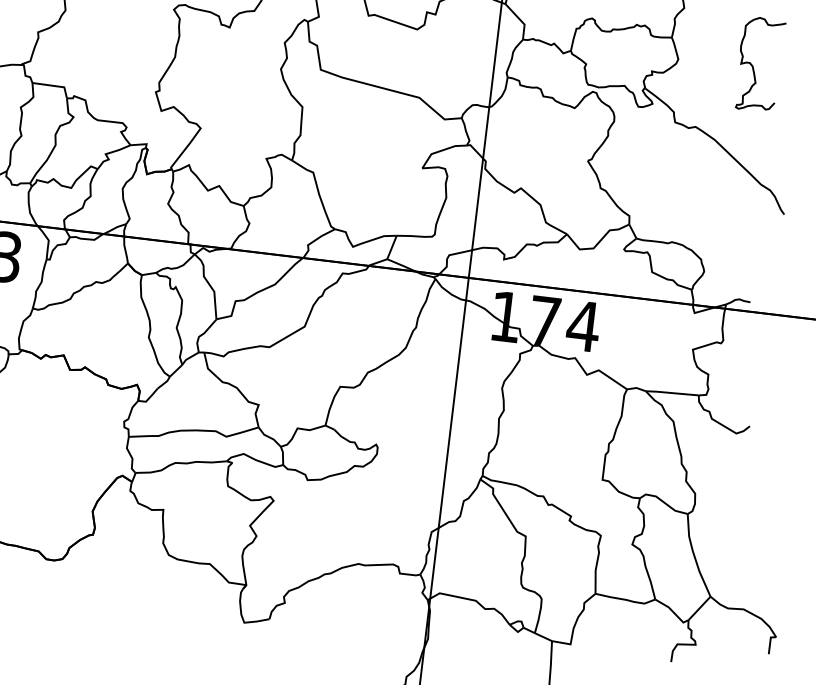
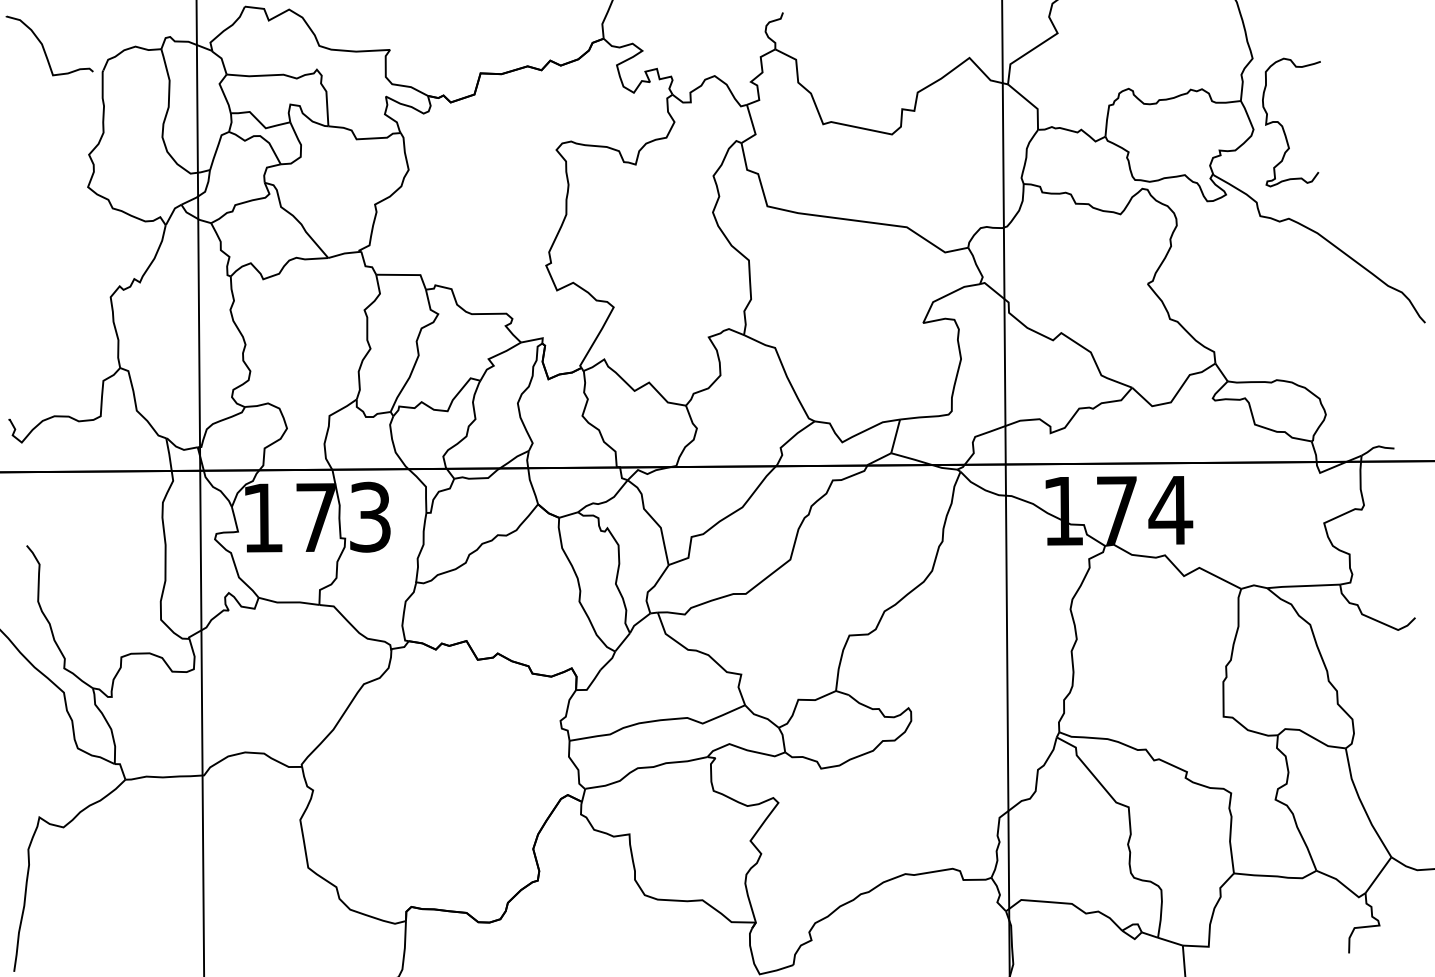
curve: (753, 66) -> (1283, 126), moved

